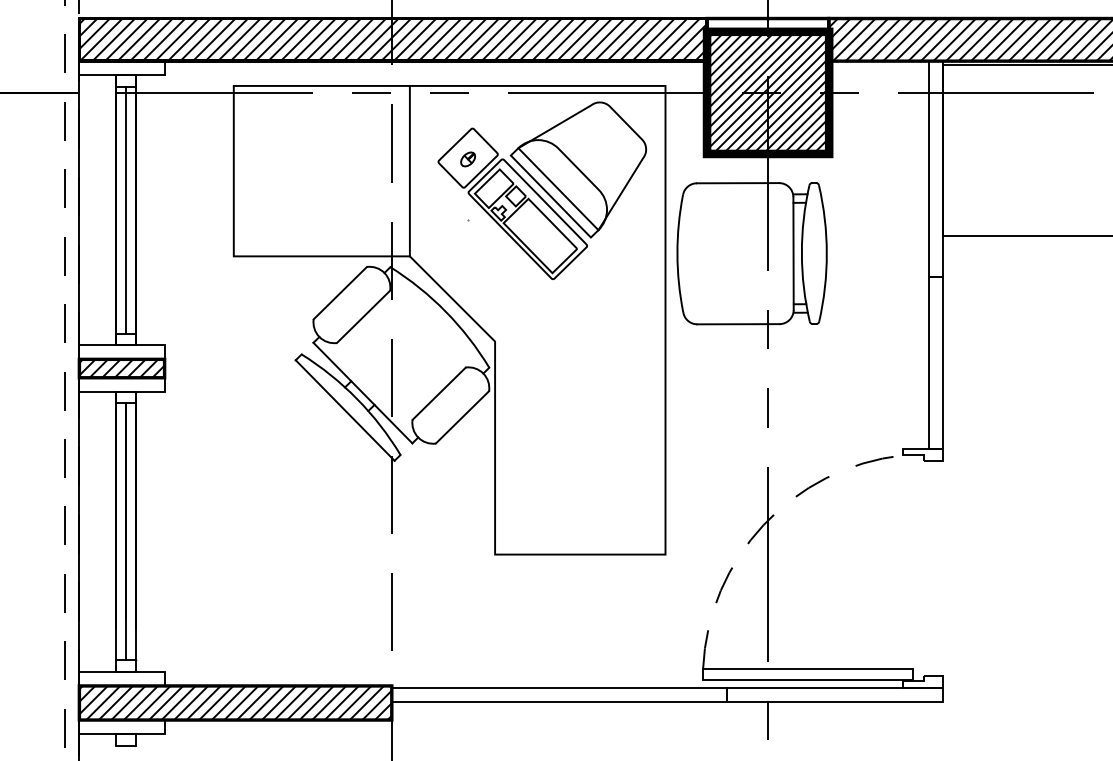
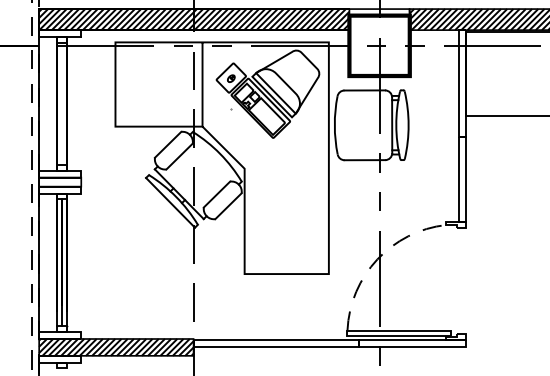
hatch: (767, 92) -> (379, 45), removed
line: (126, 209) -> (62, 103), removed
hatch: (122, 367) -> (60, 181), removed

